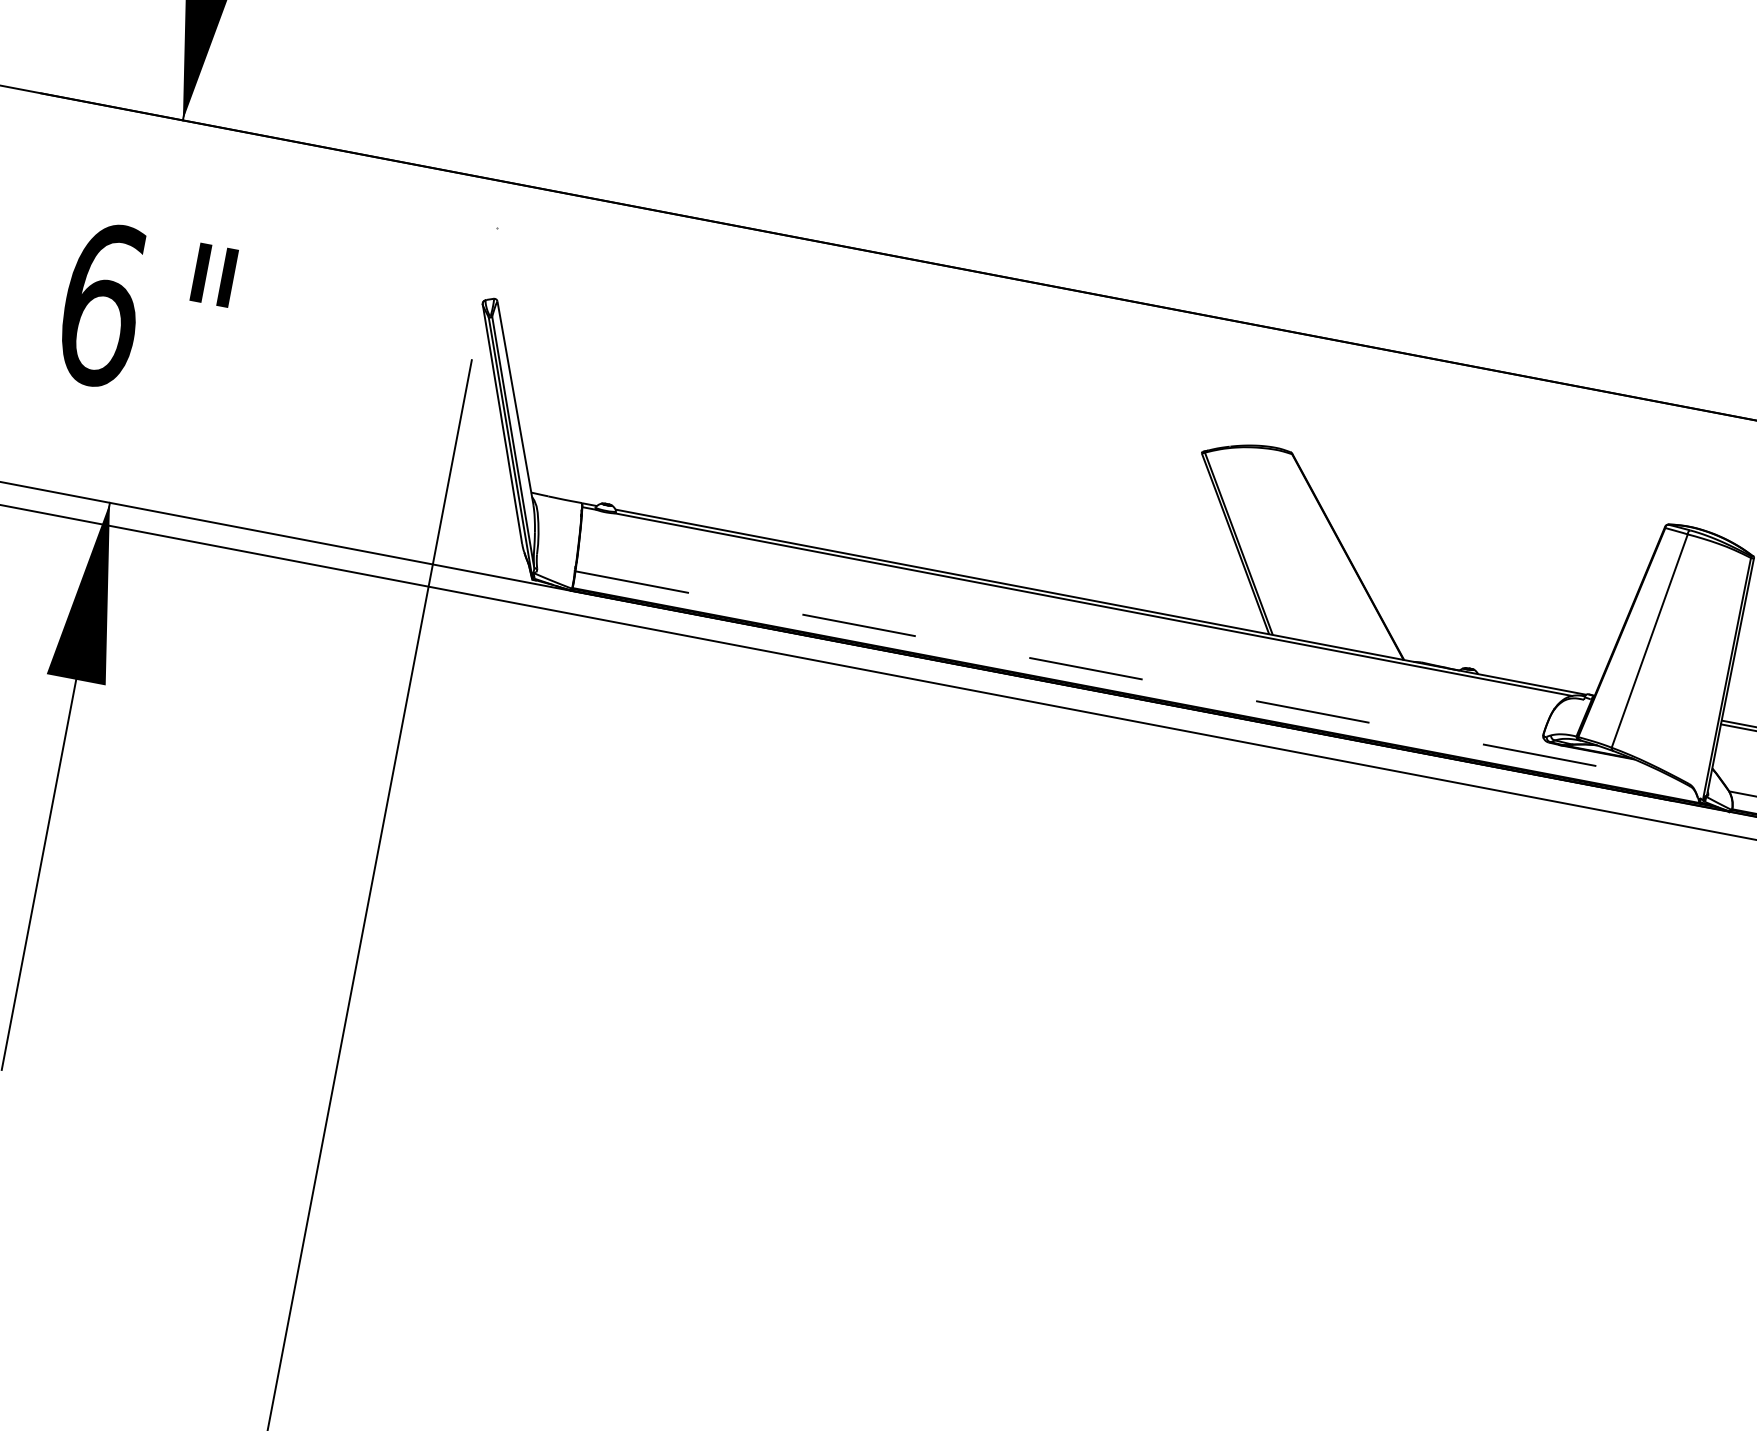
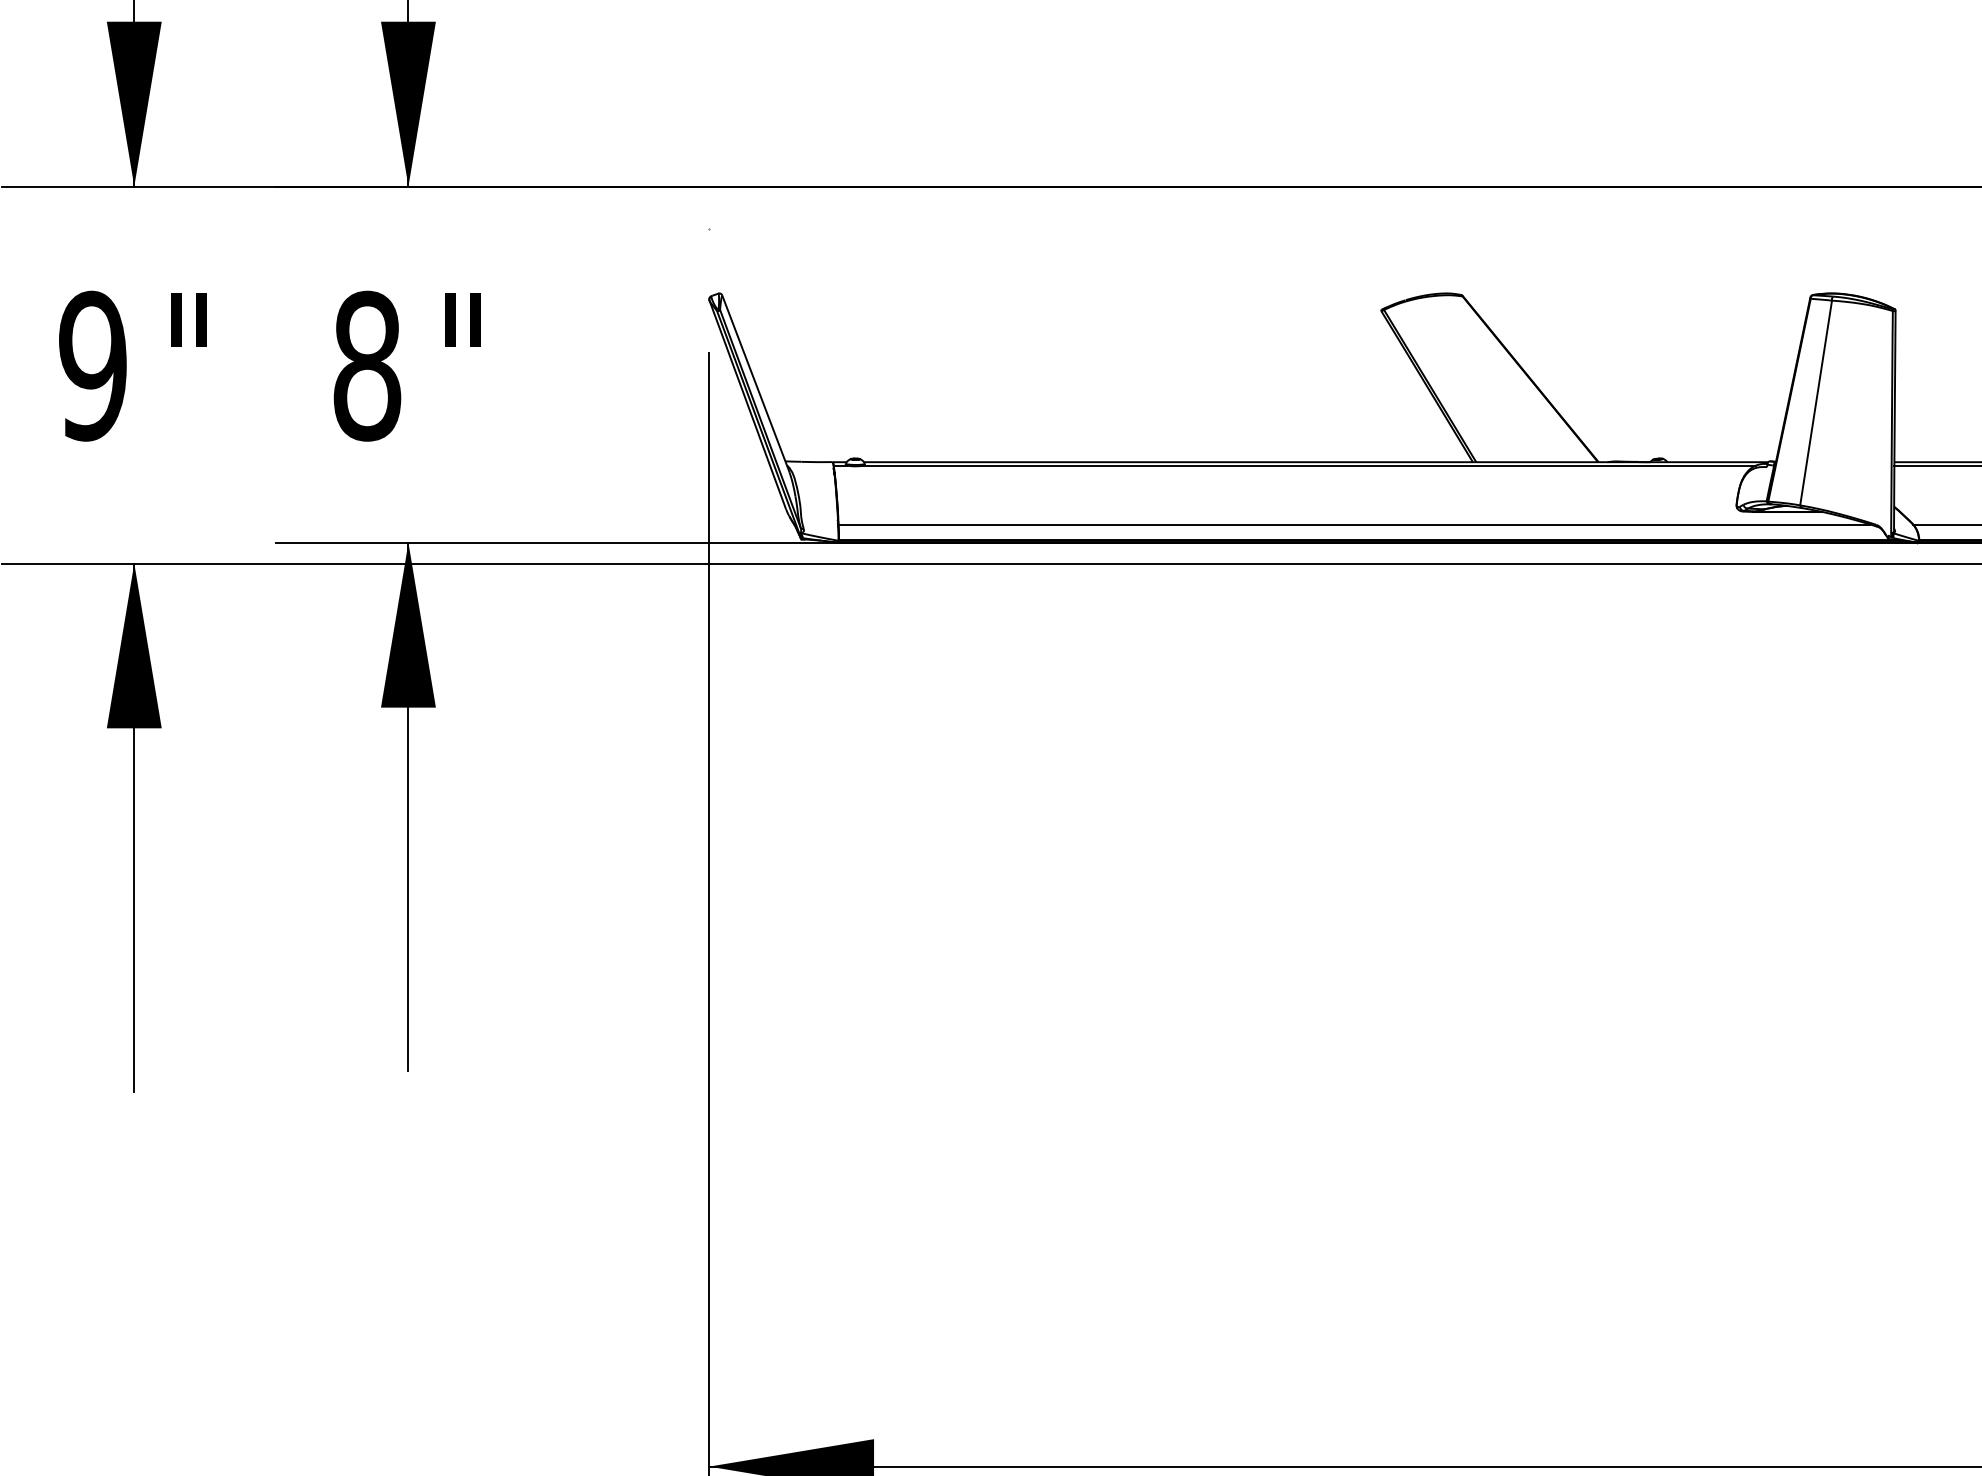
text: (102, 304) -> (367, 365), 6 -> 8
line: (1129, 676) -> (1354, 524), dashed -> solid

